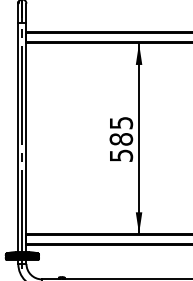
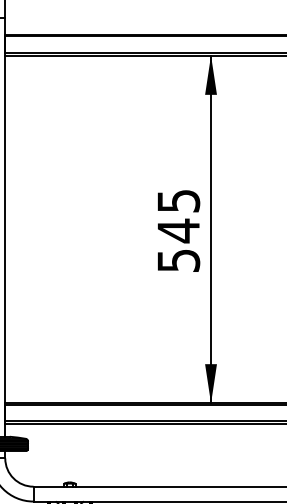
text: (121, 139) -> (178, 231), 585 -> 545

